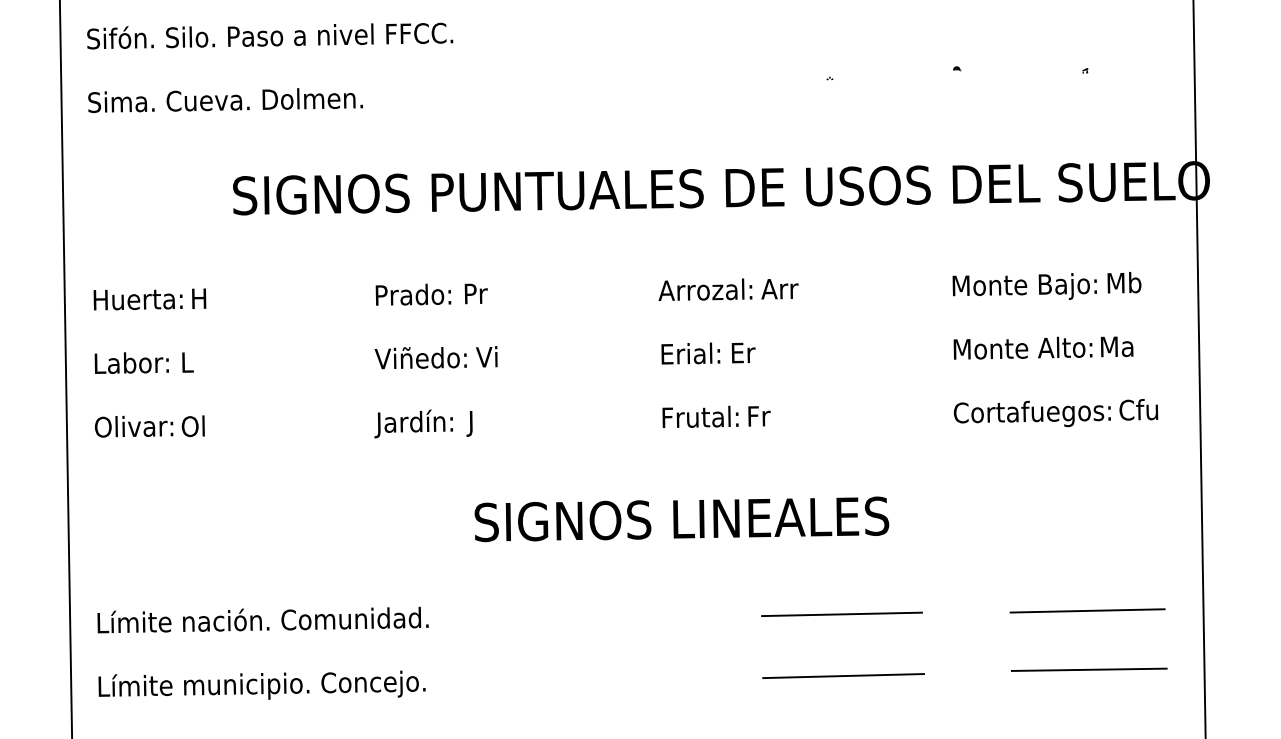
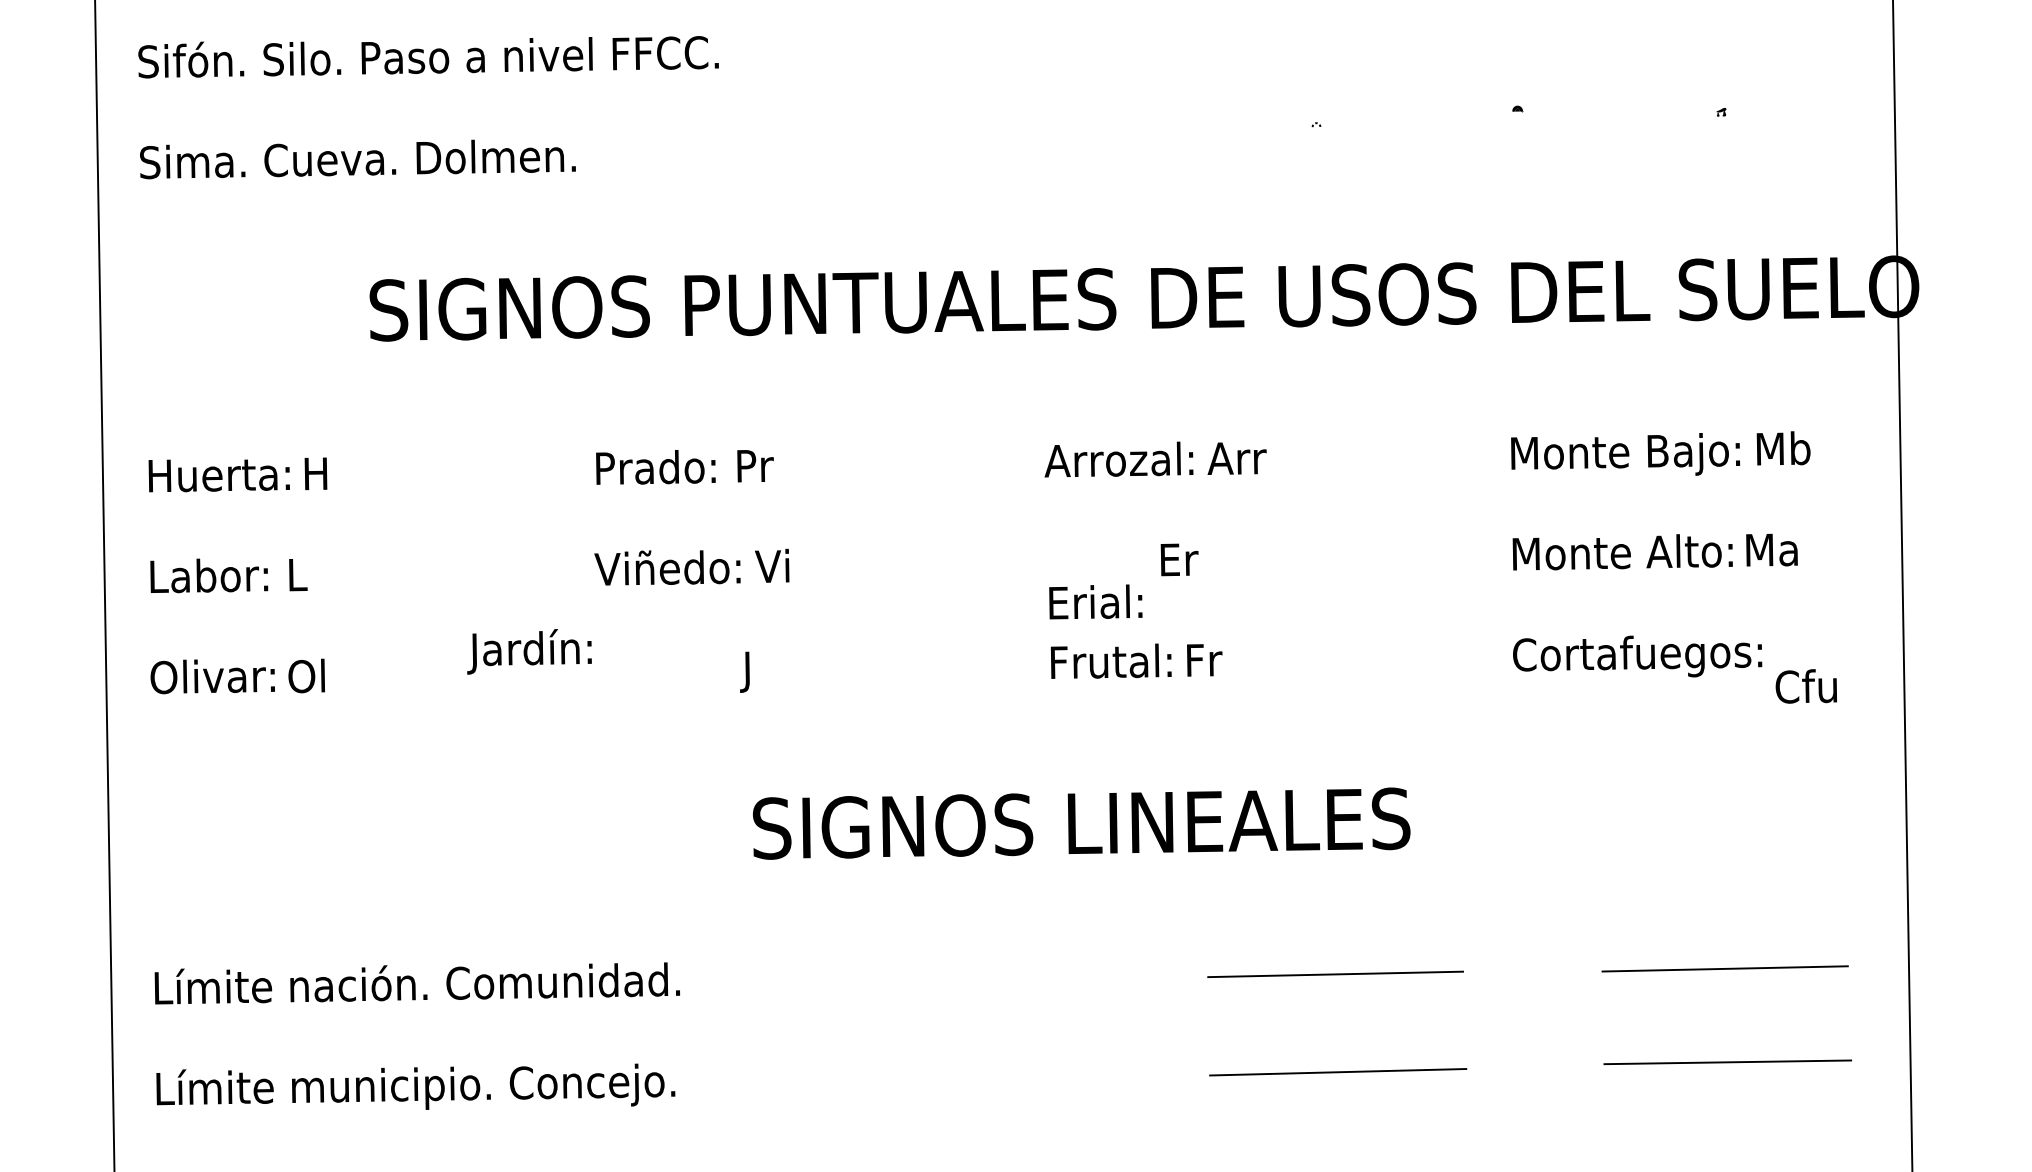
text: (690, 353) -> (1095, 601), moved
text: (1138, 409) -> (1805, 685), moved
text: (413, 423) -> (529, 651), moved

